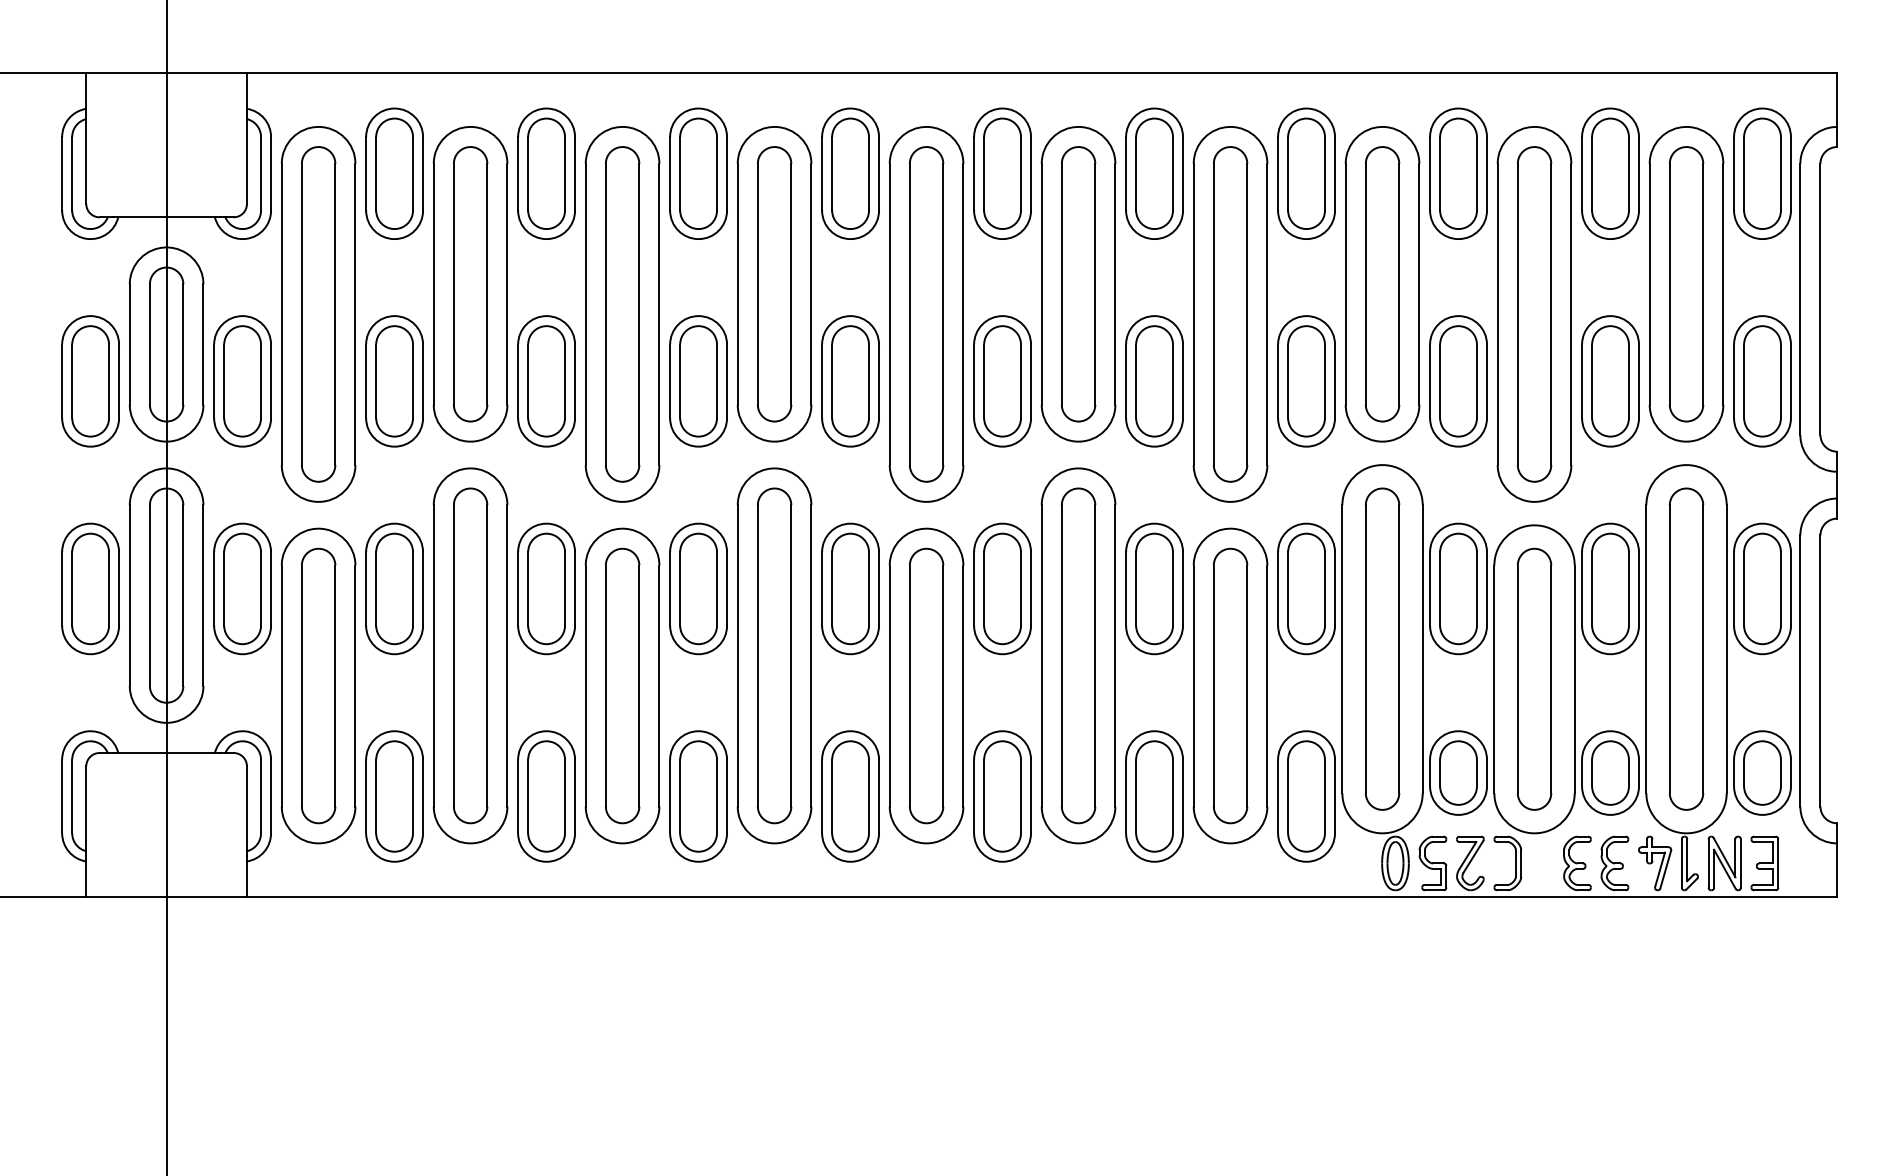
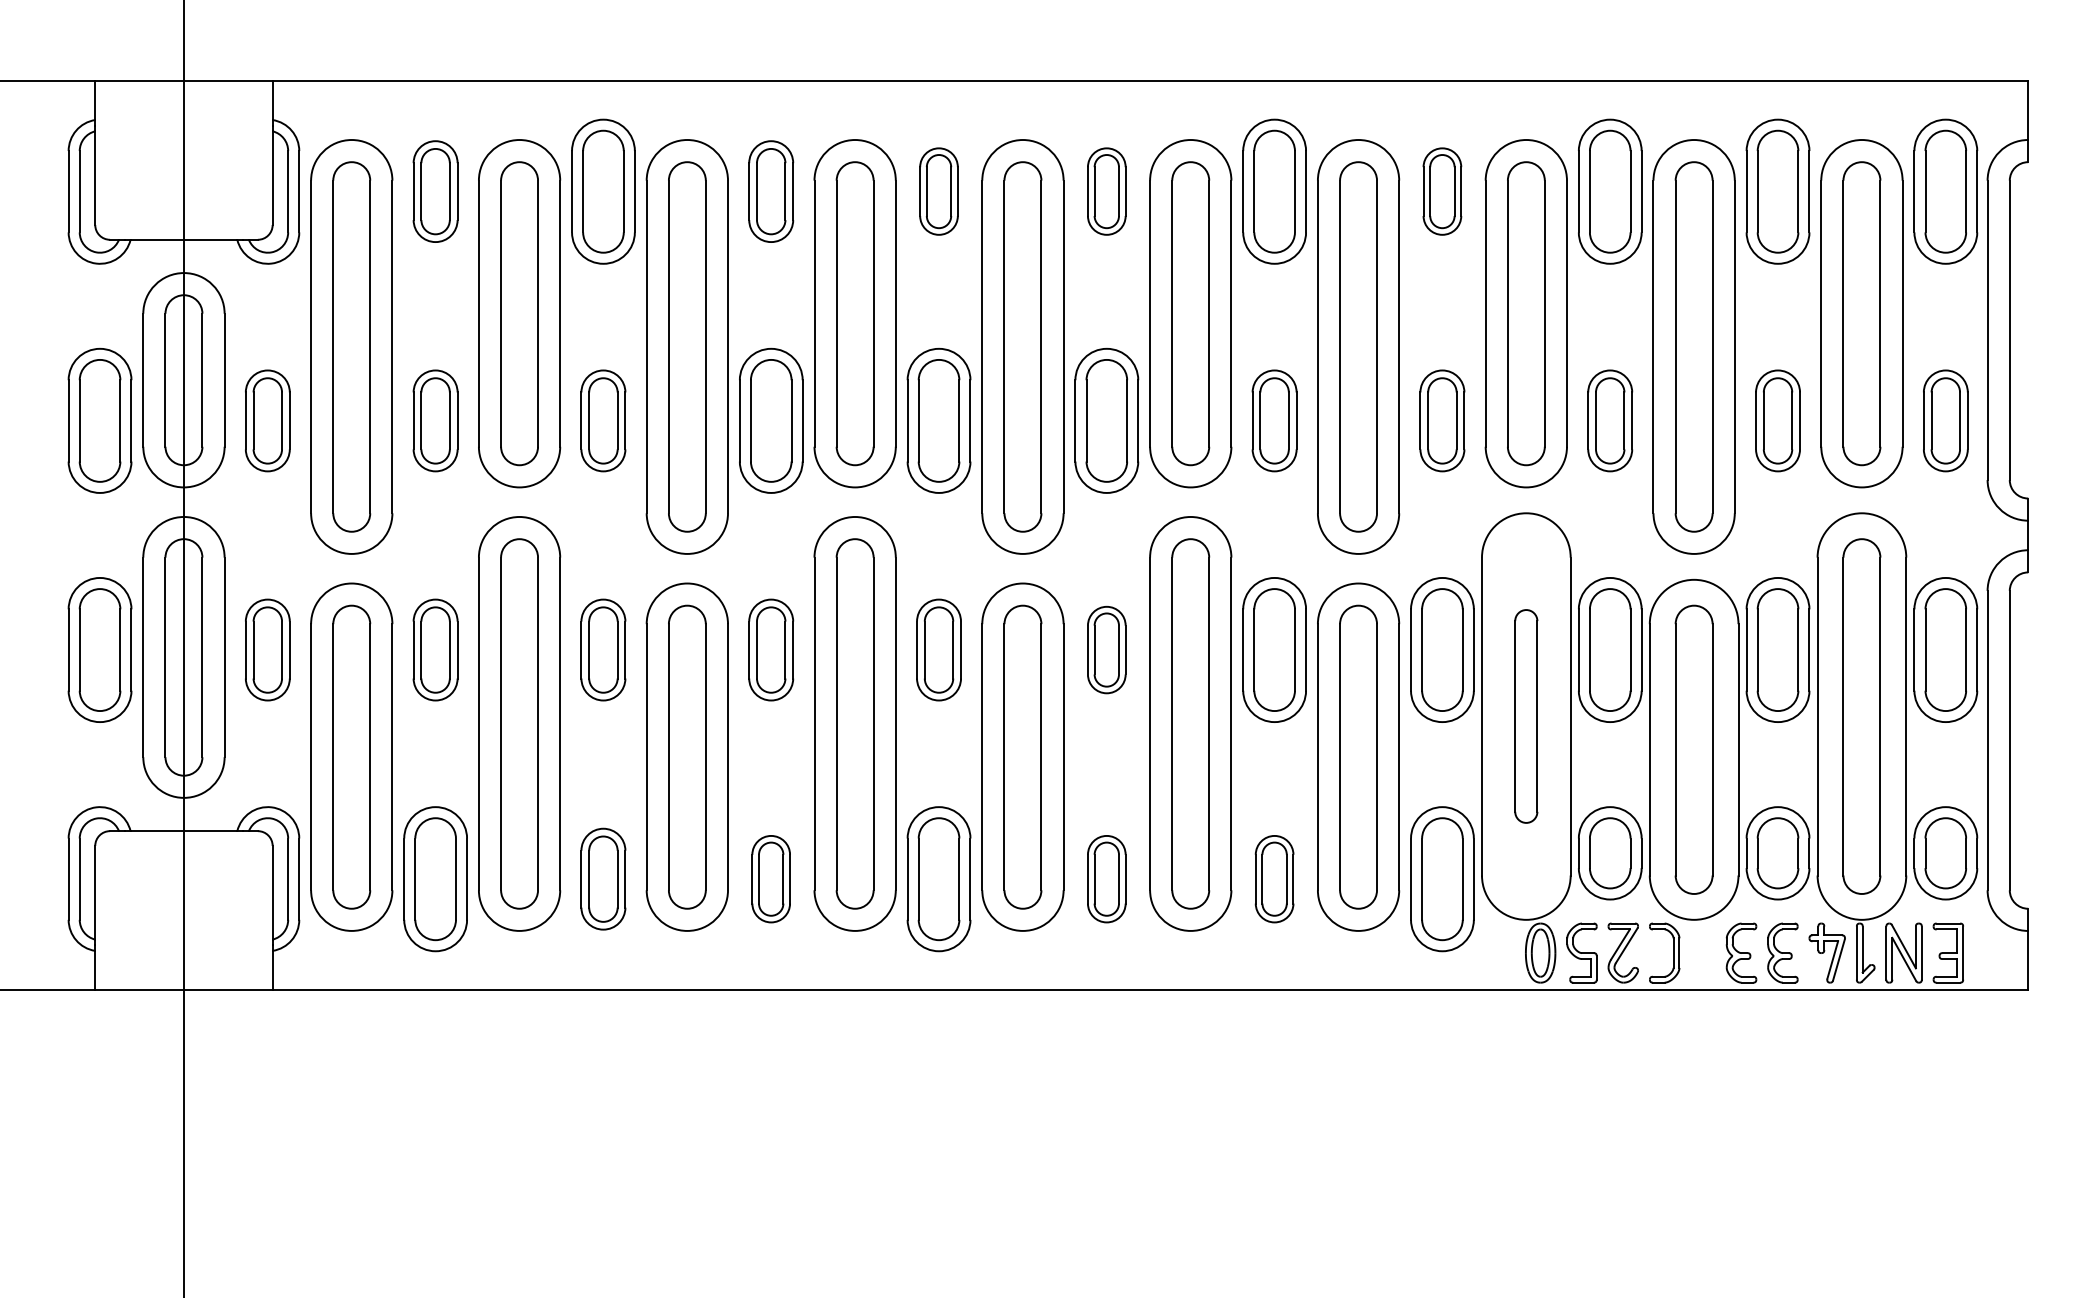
part: (394, 173) -> (435, 191), size x0.7
part: (698, 173) -> (771, 191), size x0.7
part: (850, 173) -> (938, 191), size x0.6
part: (1002, 173) -> (1106, 191), size x0.6
part: (1306, 173) -> (1442, 191), size x0.6
part: (242, 381) -> (267, 421), size x0.7
part: (394, 381) -> (435, 421), size x0.7
part: (546, 381) -> (603, 421), size x0.7
part: (1154, 381) -> (1274, 421), size x0.7
part: (1306, 381) -> (1442, 421), size x0.7
part: (1458, 381) -> (1610, 421), size x0.7
part: (1610, 381) -> (1778, 421), size x0.7
part: (1762, 381) -> (1945, 421), size x0.7
part: (242, 588) -> (267, 649), size x0.7
part: (394, 588) -> (435, 649), size x0.7
part: (546, 588) -> (603, 649), size x0.7
part: (698, 588) -> (771, 649), size x0.7
part: (850, 588) -> (938, 649), size x0.7
part: (1002, 588) -> (1106, 649), size x0.6
part: (1382, 648) -> (1526, 715), size x0.6
part: (546, 796) -> (603, 879), size x0.7
part: (698, 796) -> (771, 879), size x0.6
part: (1002, 796) -> (1106, 879), size x0.6
part: (1154, 796) -> (1274, 879), size x0.6

